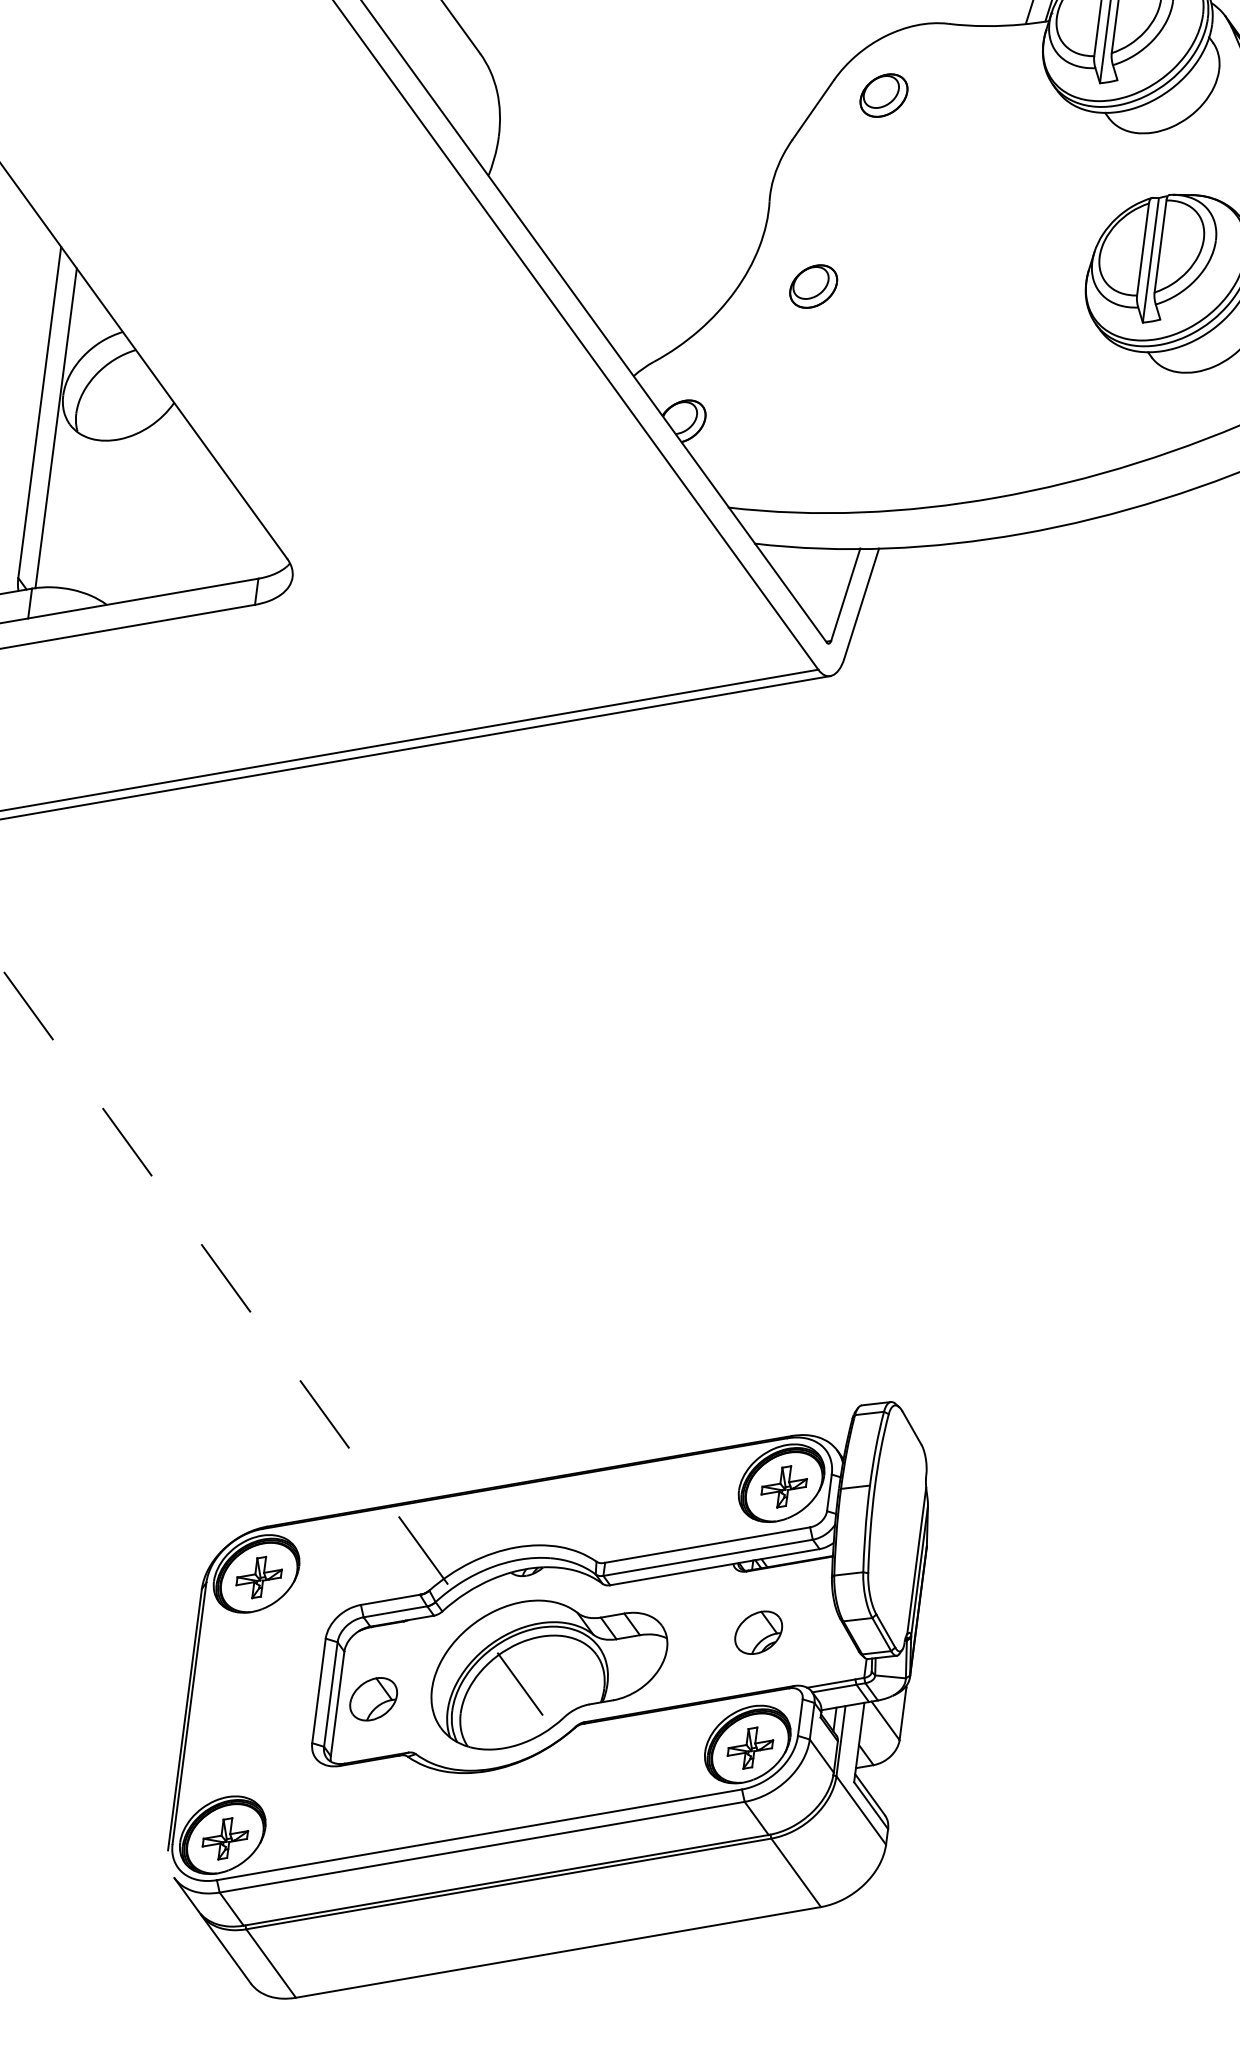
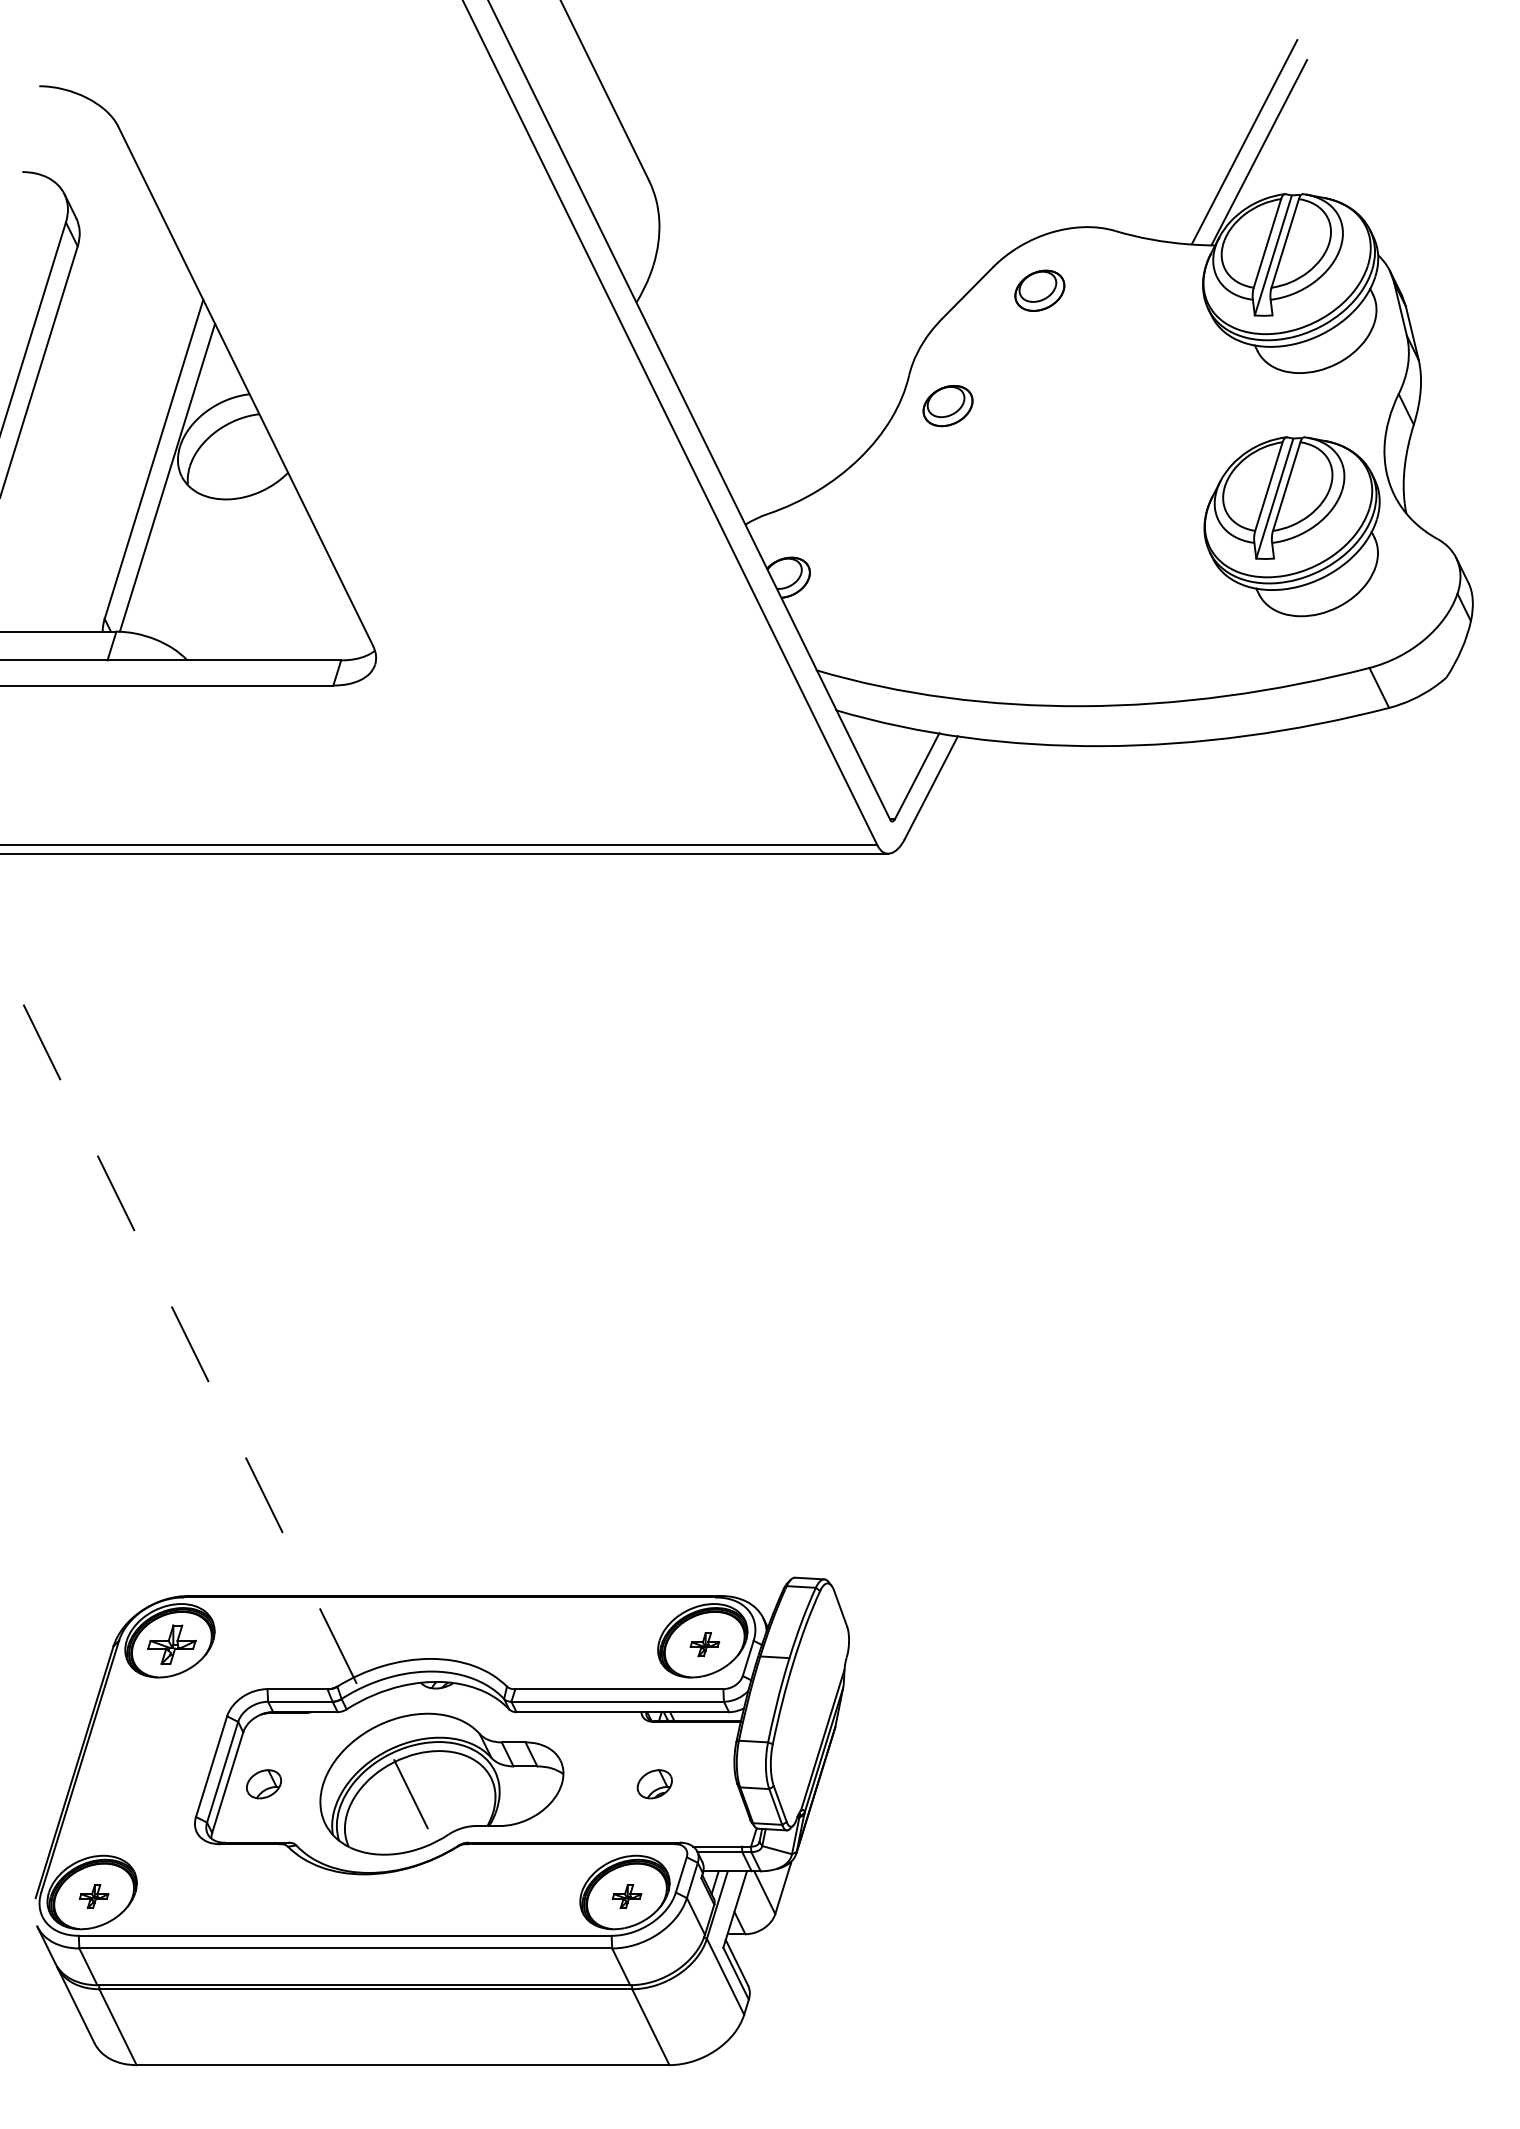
part: (813, 287) -> (947, 406), moved
part: (783, 1486) -> (704, 1644), size x0.6
part: (758, 1633) -> (654, 1784), size x0.7
part: (373, 1699) -> (263, 1784), size x0.7
part: (749, 1748) -> (626, 1896), size x0.6
part: (224, 1838) -> (93, 1896), size x0.6

